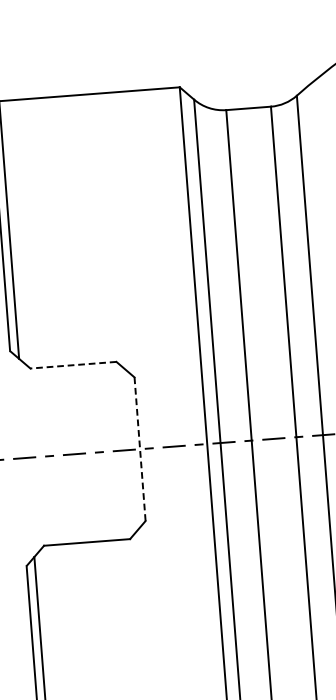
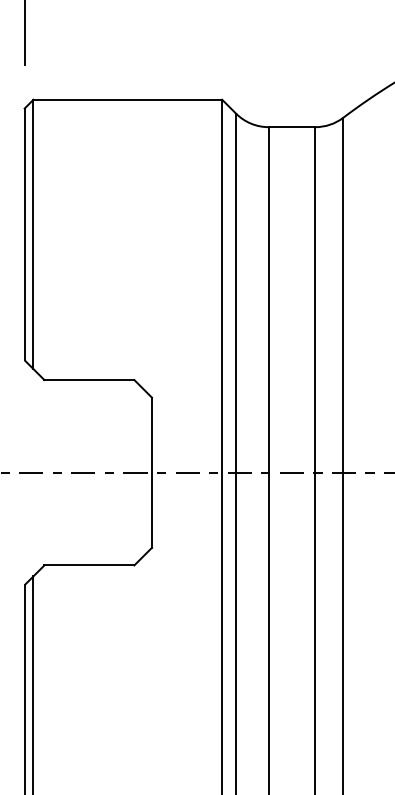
line: (73, 365) -> (89, 380), dashed -> solid
line: (139, 449) -> (151, 473), dashed -> solid

